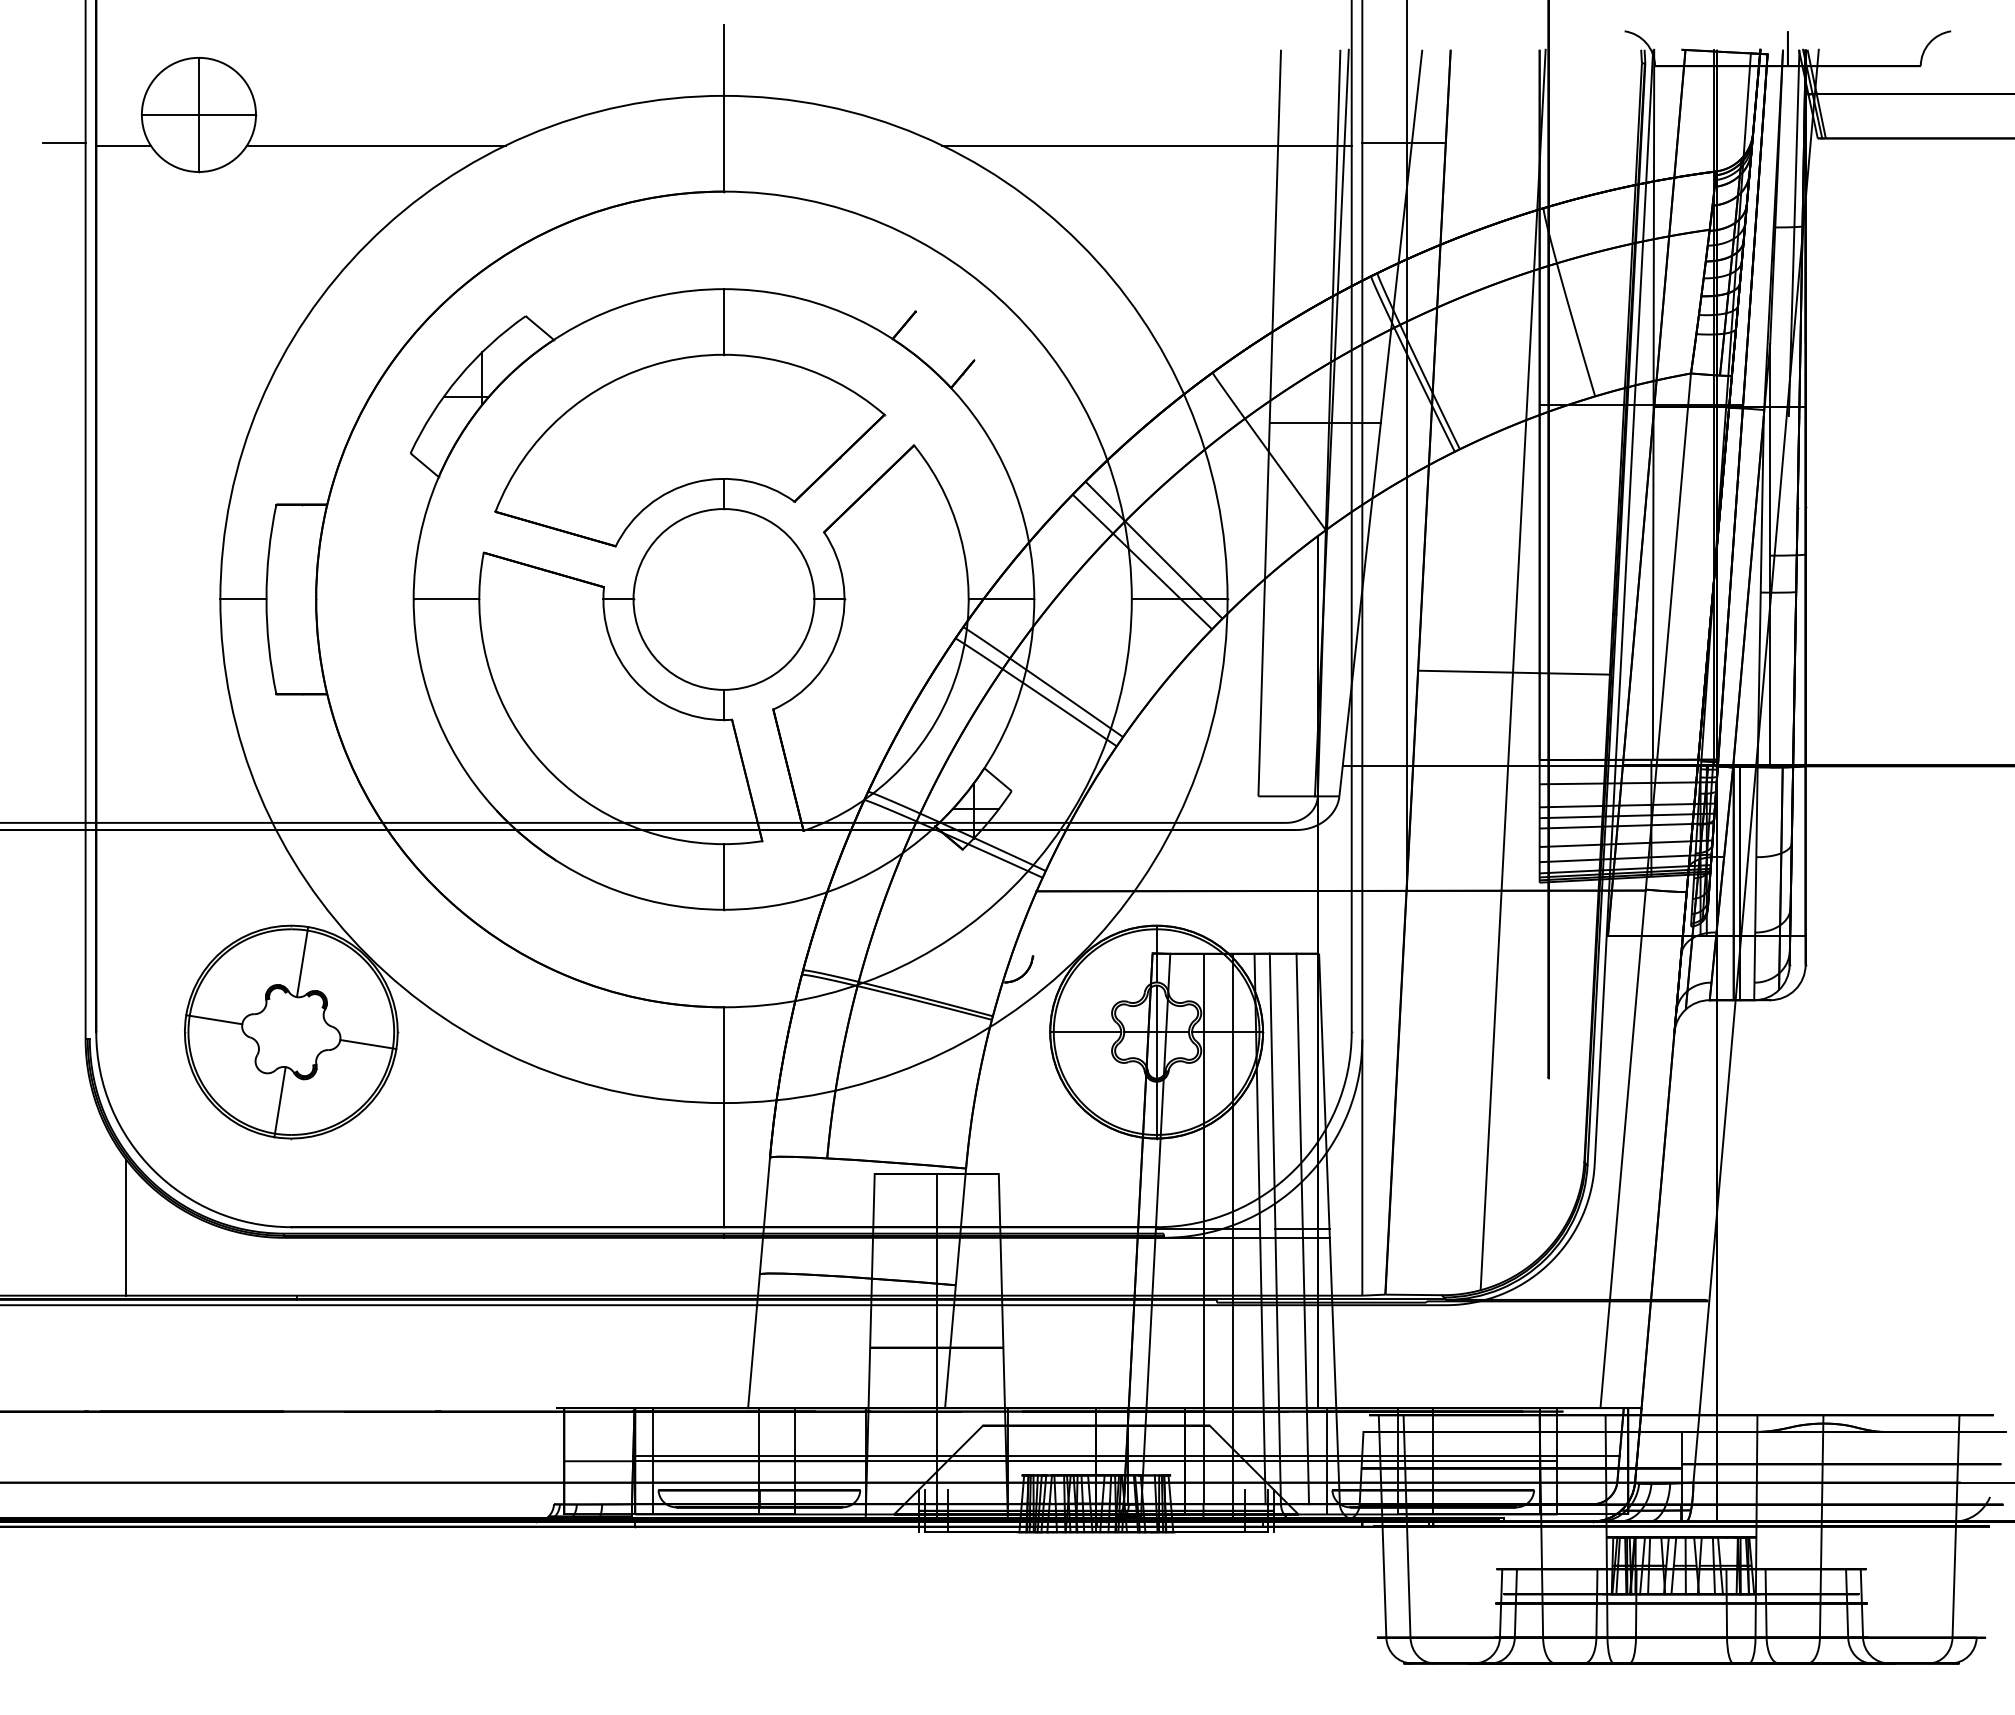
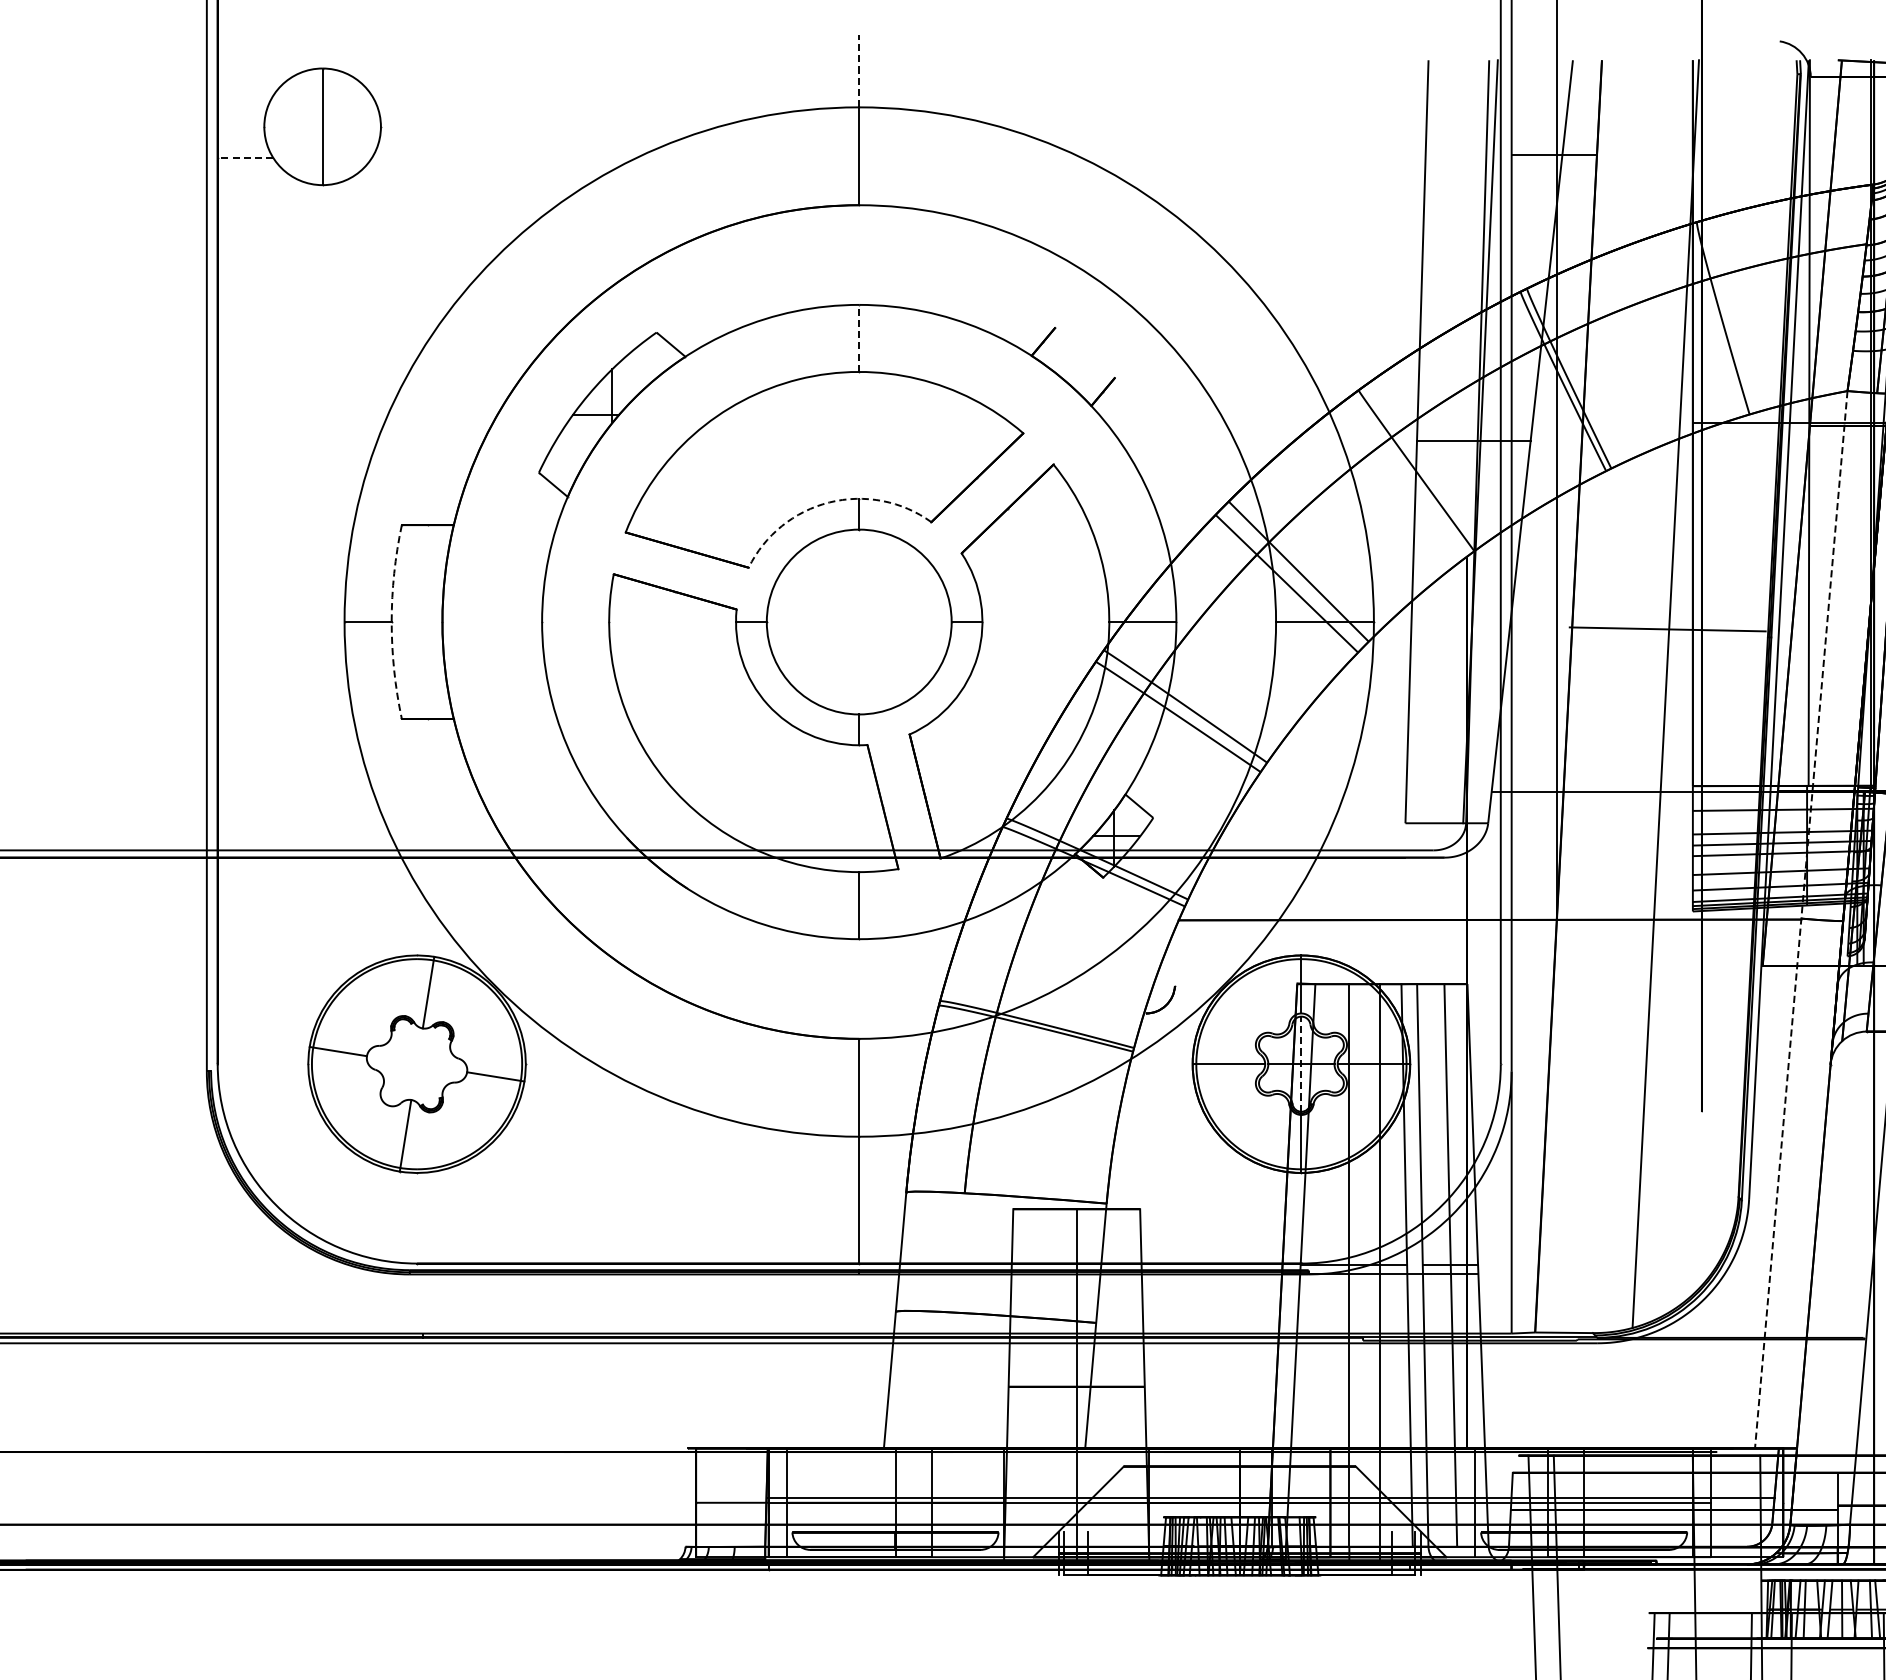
line: (723, 59) -> (858, 70), solid -> dashed
line: (198, 114) -> (322, 126), removed
line: (64, 142) -> (185, 155), removed
line: (123, 145) -> (245, 158), solid -> dashed
line: (376, 145) -> (504, 158), removed
line: (1146, 145) -> (1291, 158), removed
line: (723, 321) -> (858, 337), solid -> dashed
arc: (694, 482) -> (829, 502), solid -> dashed
arc: (266, 599) -> (391, 622), solid -> dashed
line: (446, 599) -> (575, 622), removed
line: (1513, 672) -> (1667, 629), moved
line: (1645, 891) -> (1801, 920), solid -> dashed
line: (1156, 1032) -> (1301, 1064), solid -> dashed
line: (126, 1227) -> (248, 1263), removed

